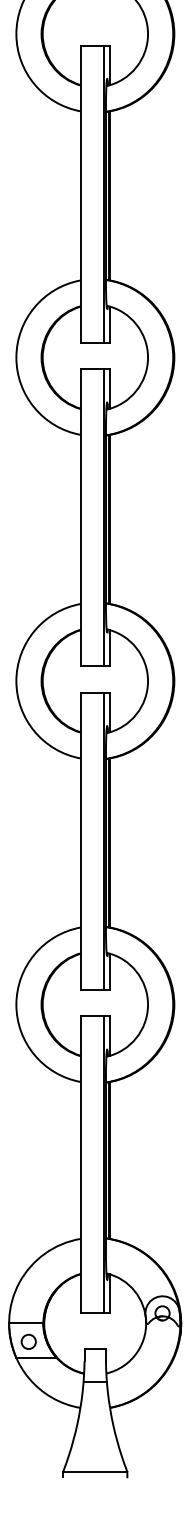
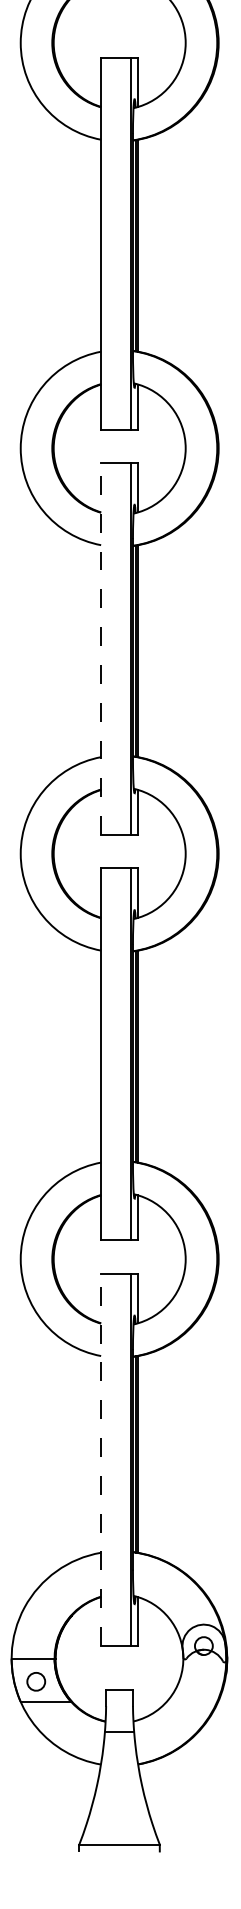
line: (80, 517) -> (101, 648), solid -> dashed
line: (80, 1164) -> (101, 1459), solid -> dashed

